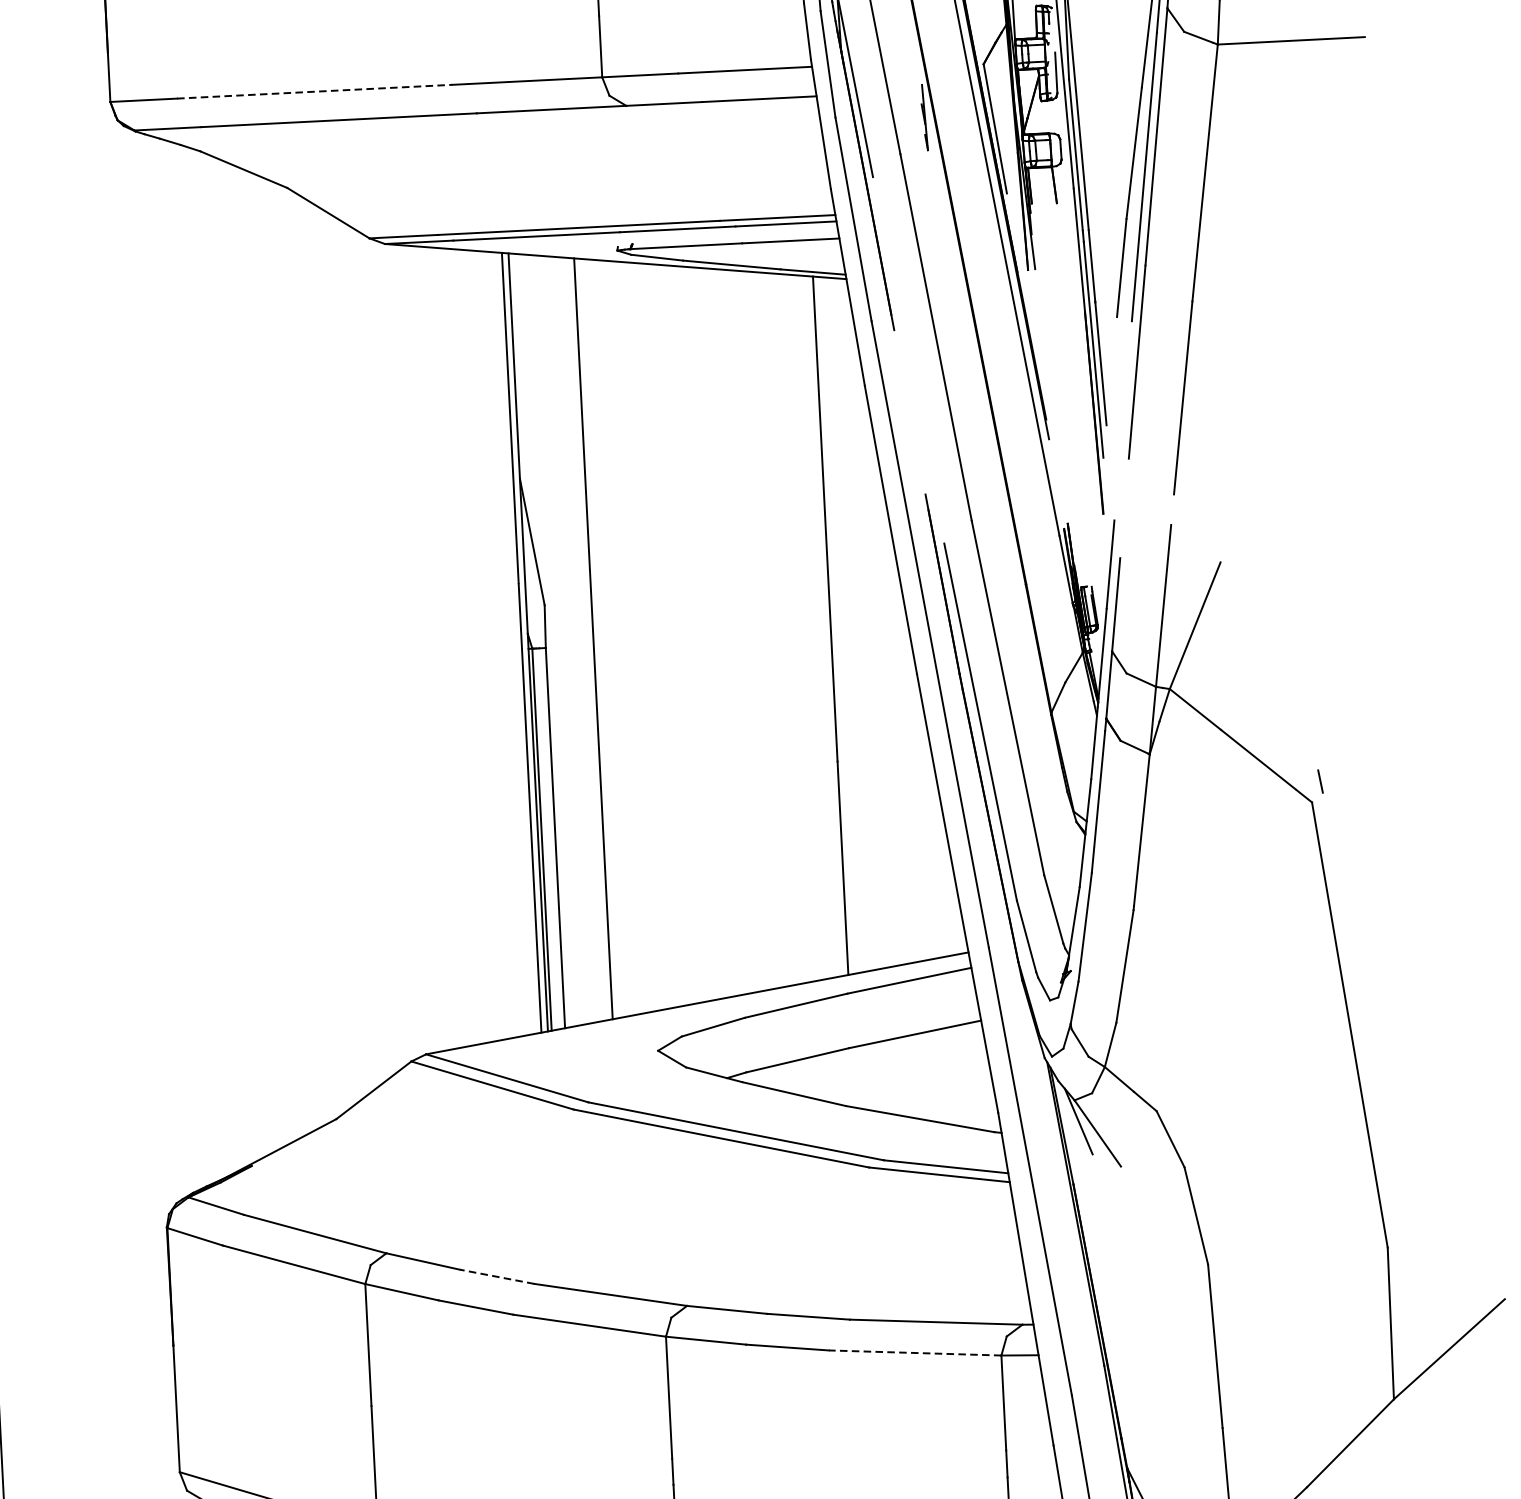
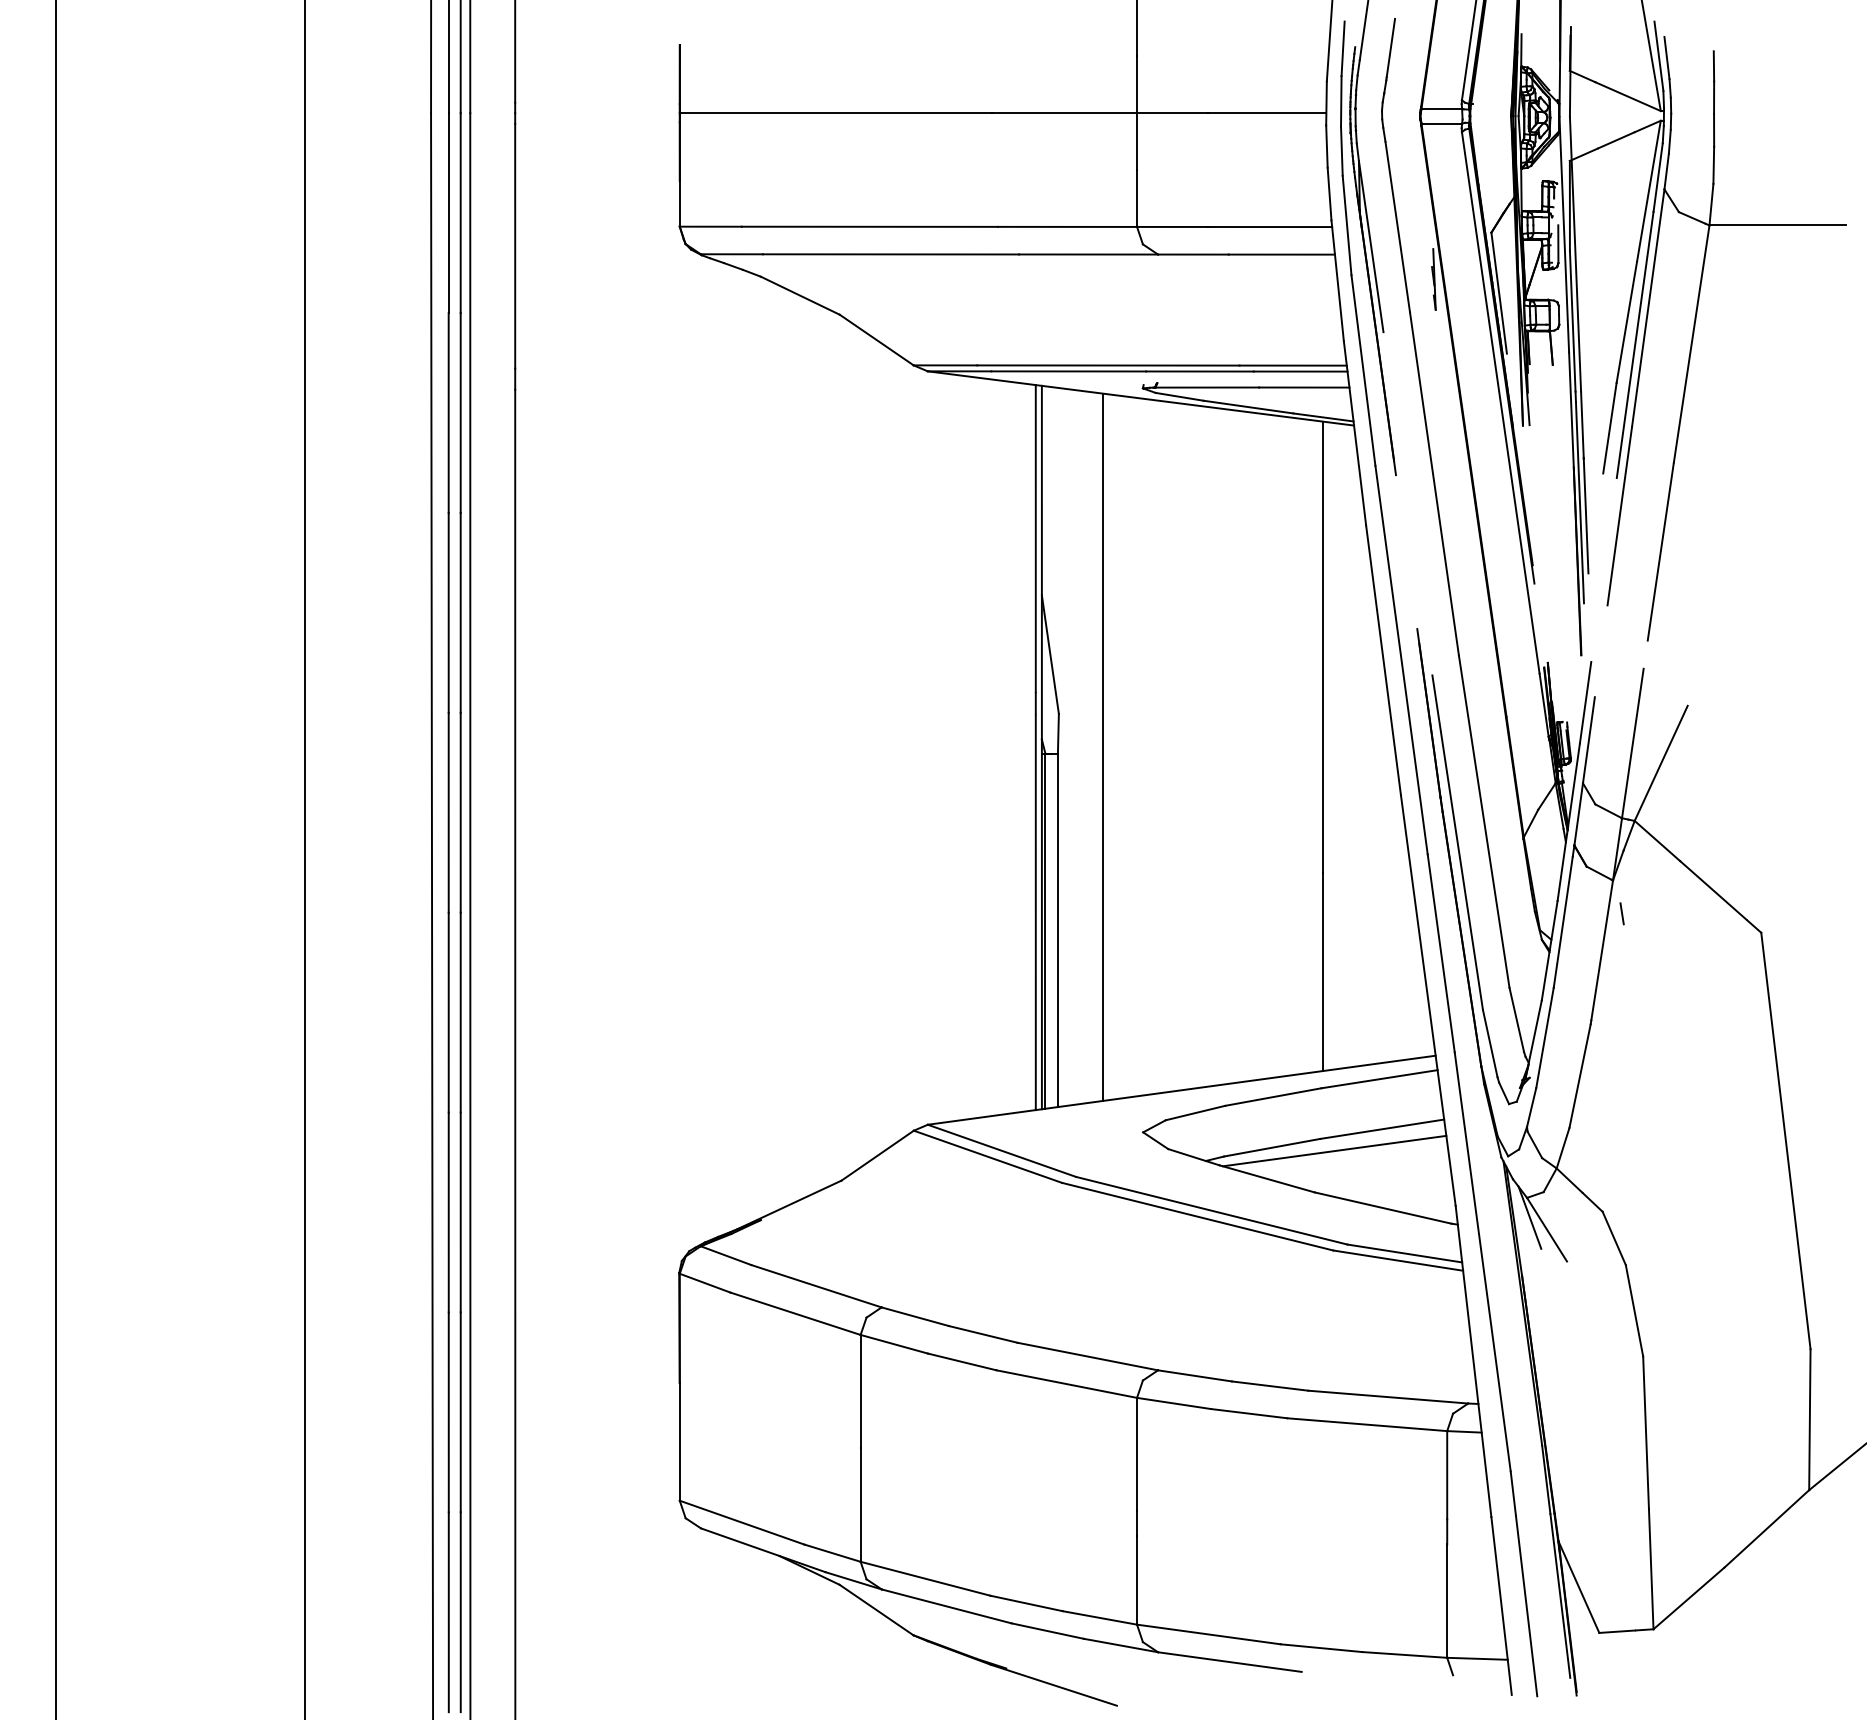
line: (315, 91) -> (870, 226), dashed -> solid
line: (1319, 781) -> (1621, 913), moved
line: (864, 1059) -> (1334, 1150), added
line: (496, 1276) -> (982, 1334), dashed -> solid
line: (914, 1352) -> (1366, 1424), dashed -> solid

